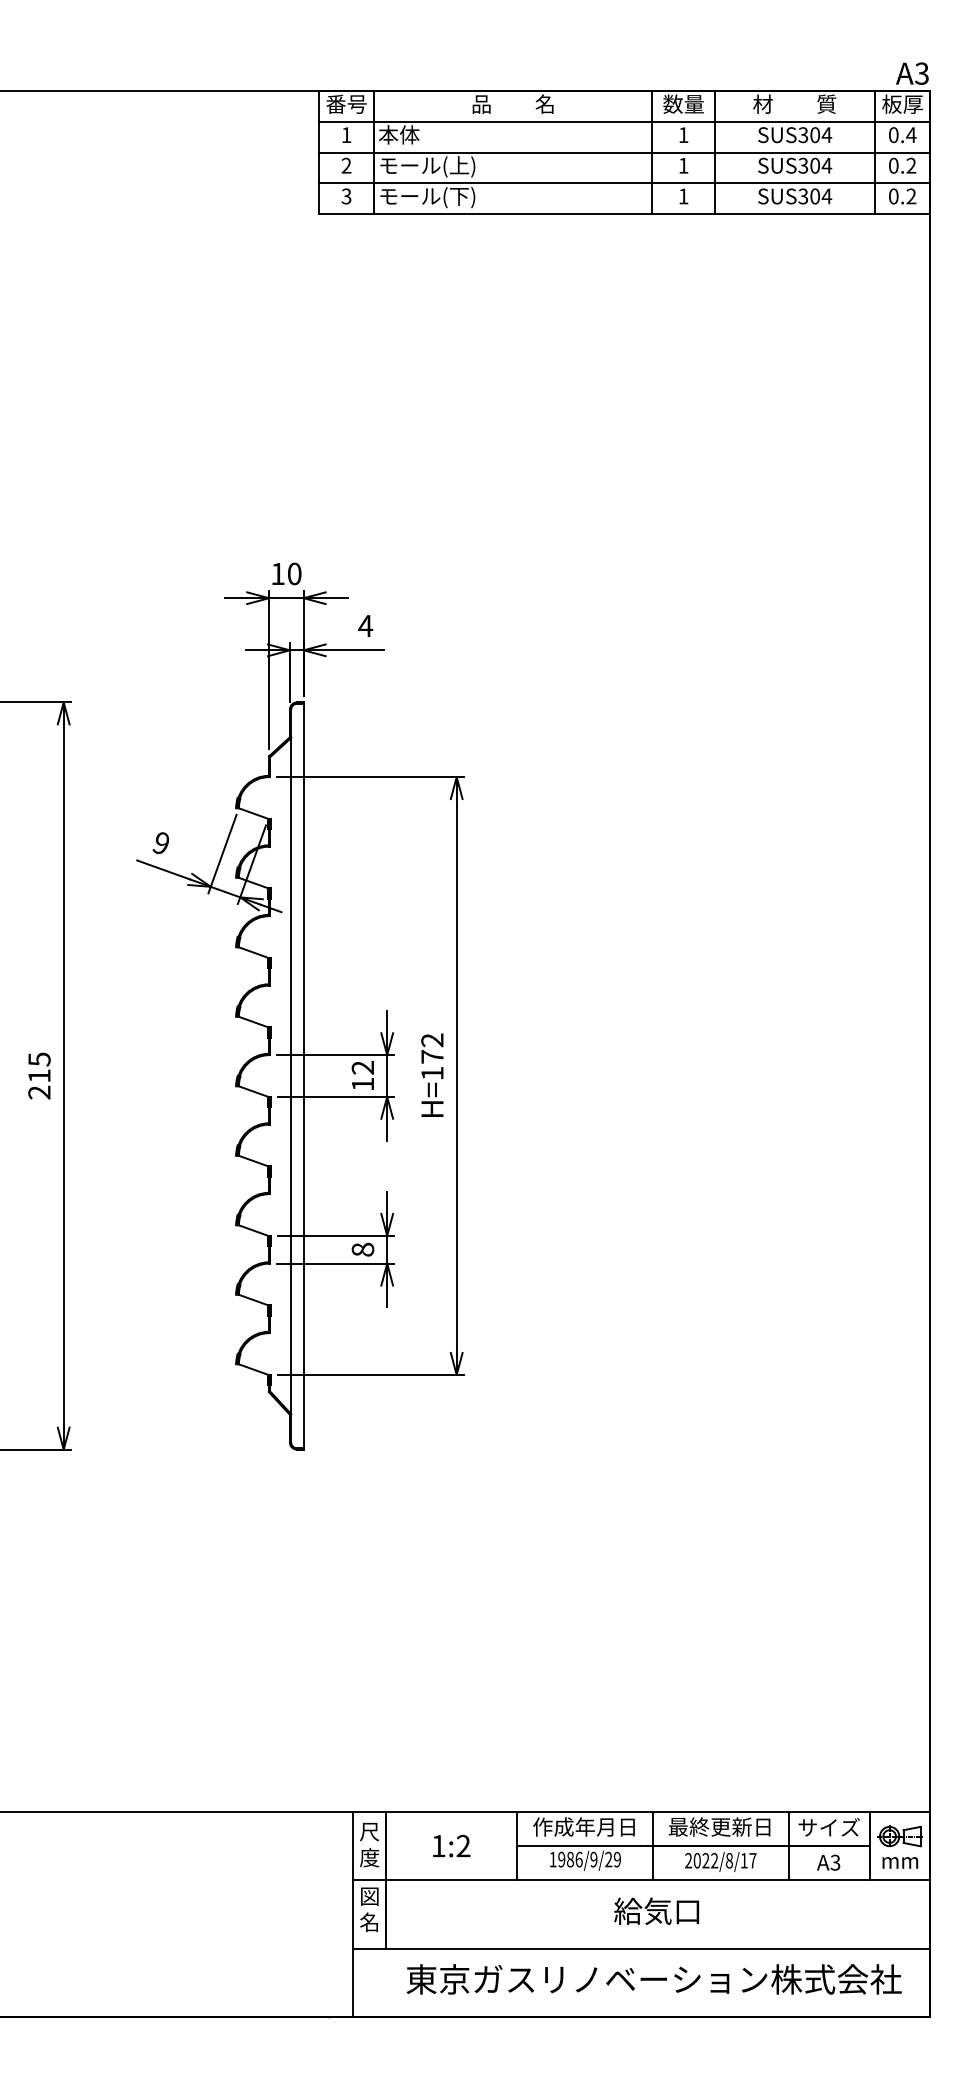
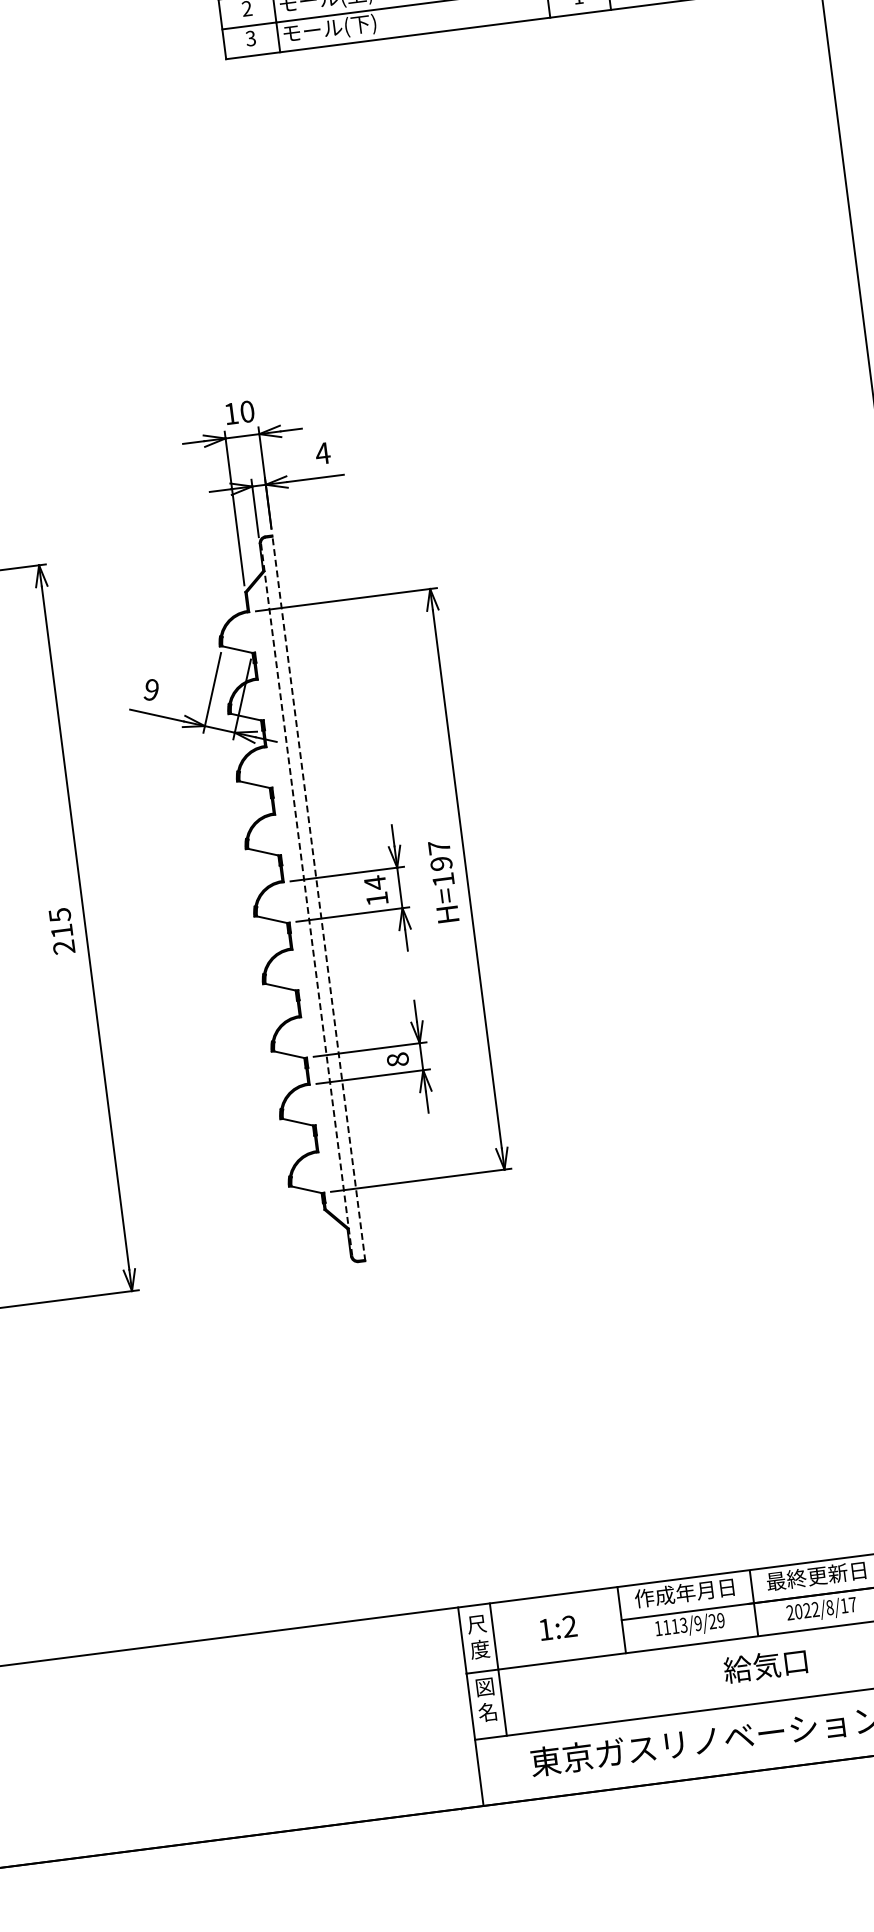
text: (432, 1048) -> (440, 855), H=172 -> H=197
text: (362, 1067) -> (374, 882), 12 -> 14
line: (291, 1076) -> (306, 900), solid -> dashed
line: (303, 1076) -> (318, 898), solid -> dashed
text: (570, 1859) -> (675, 1626), 1986/9/29 -> 1113/9/29

